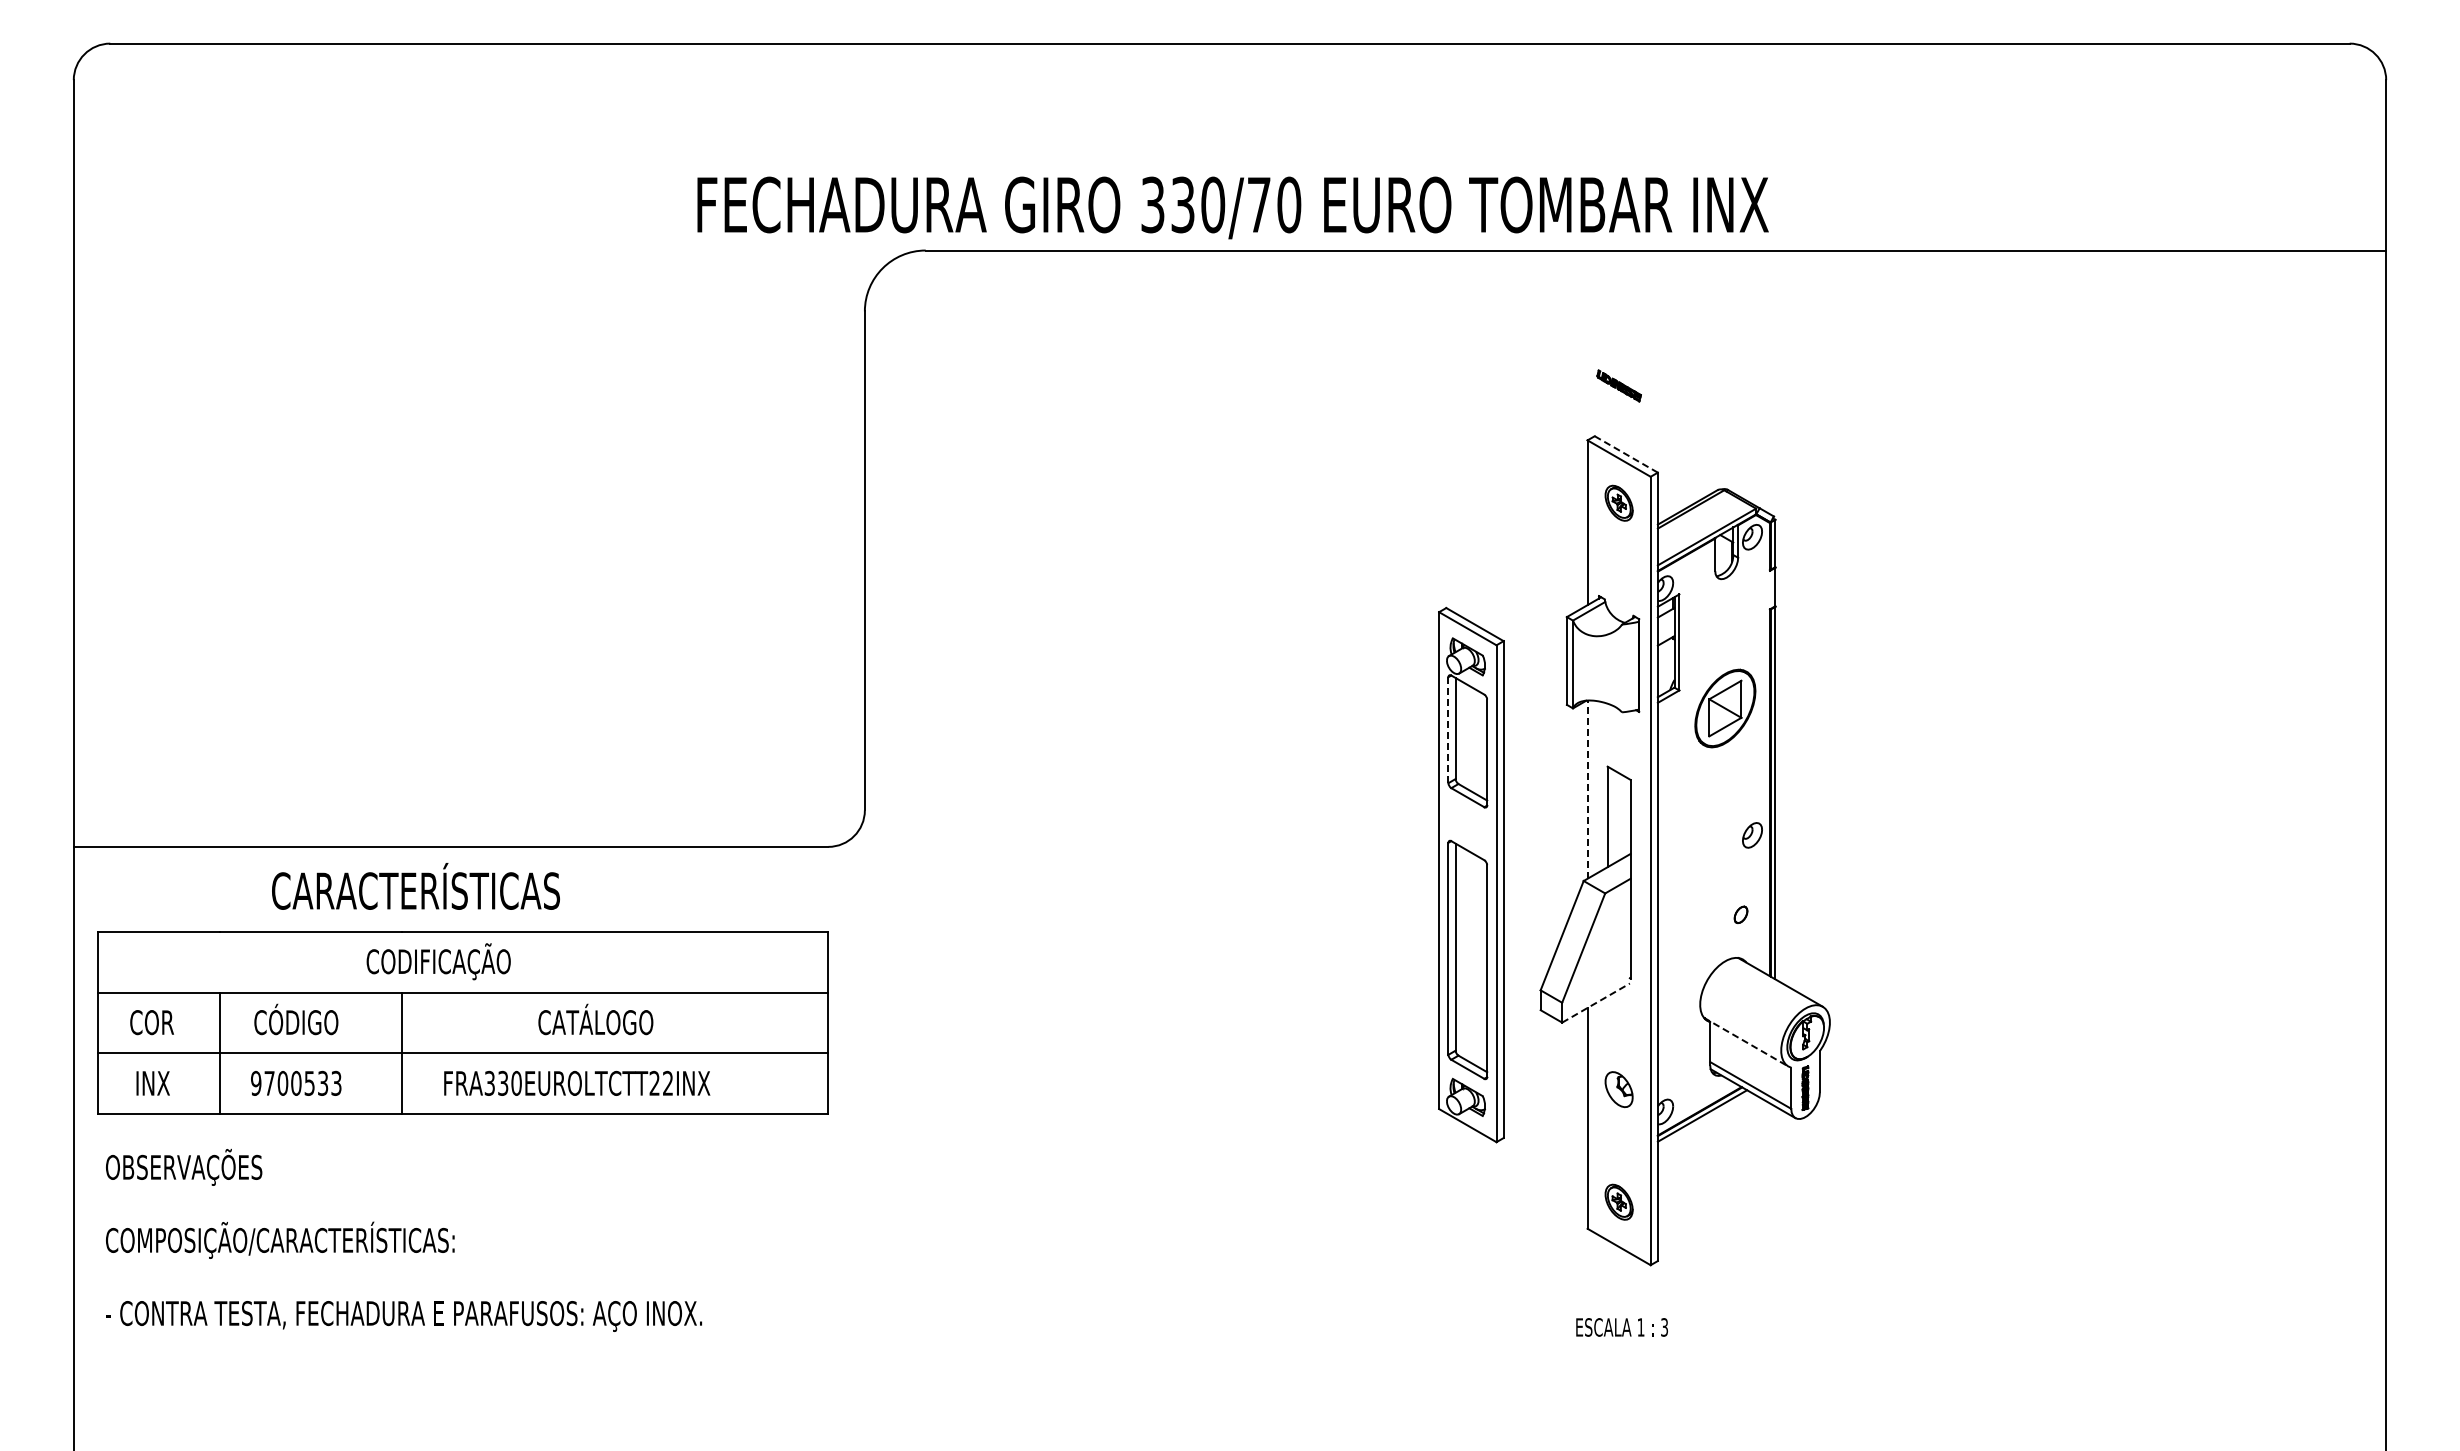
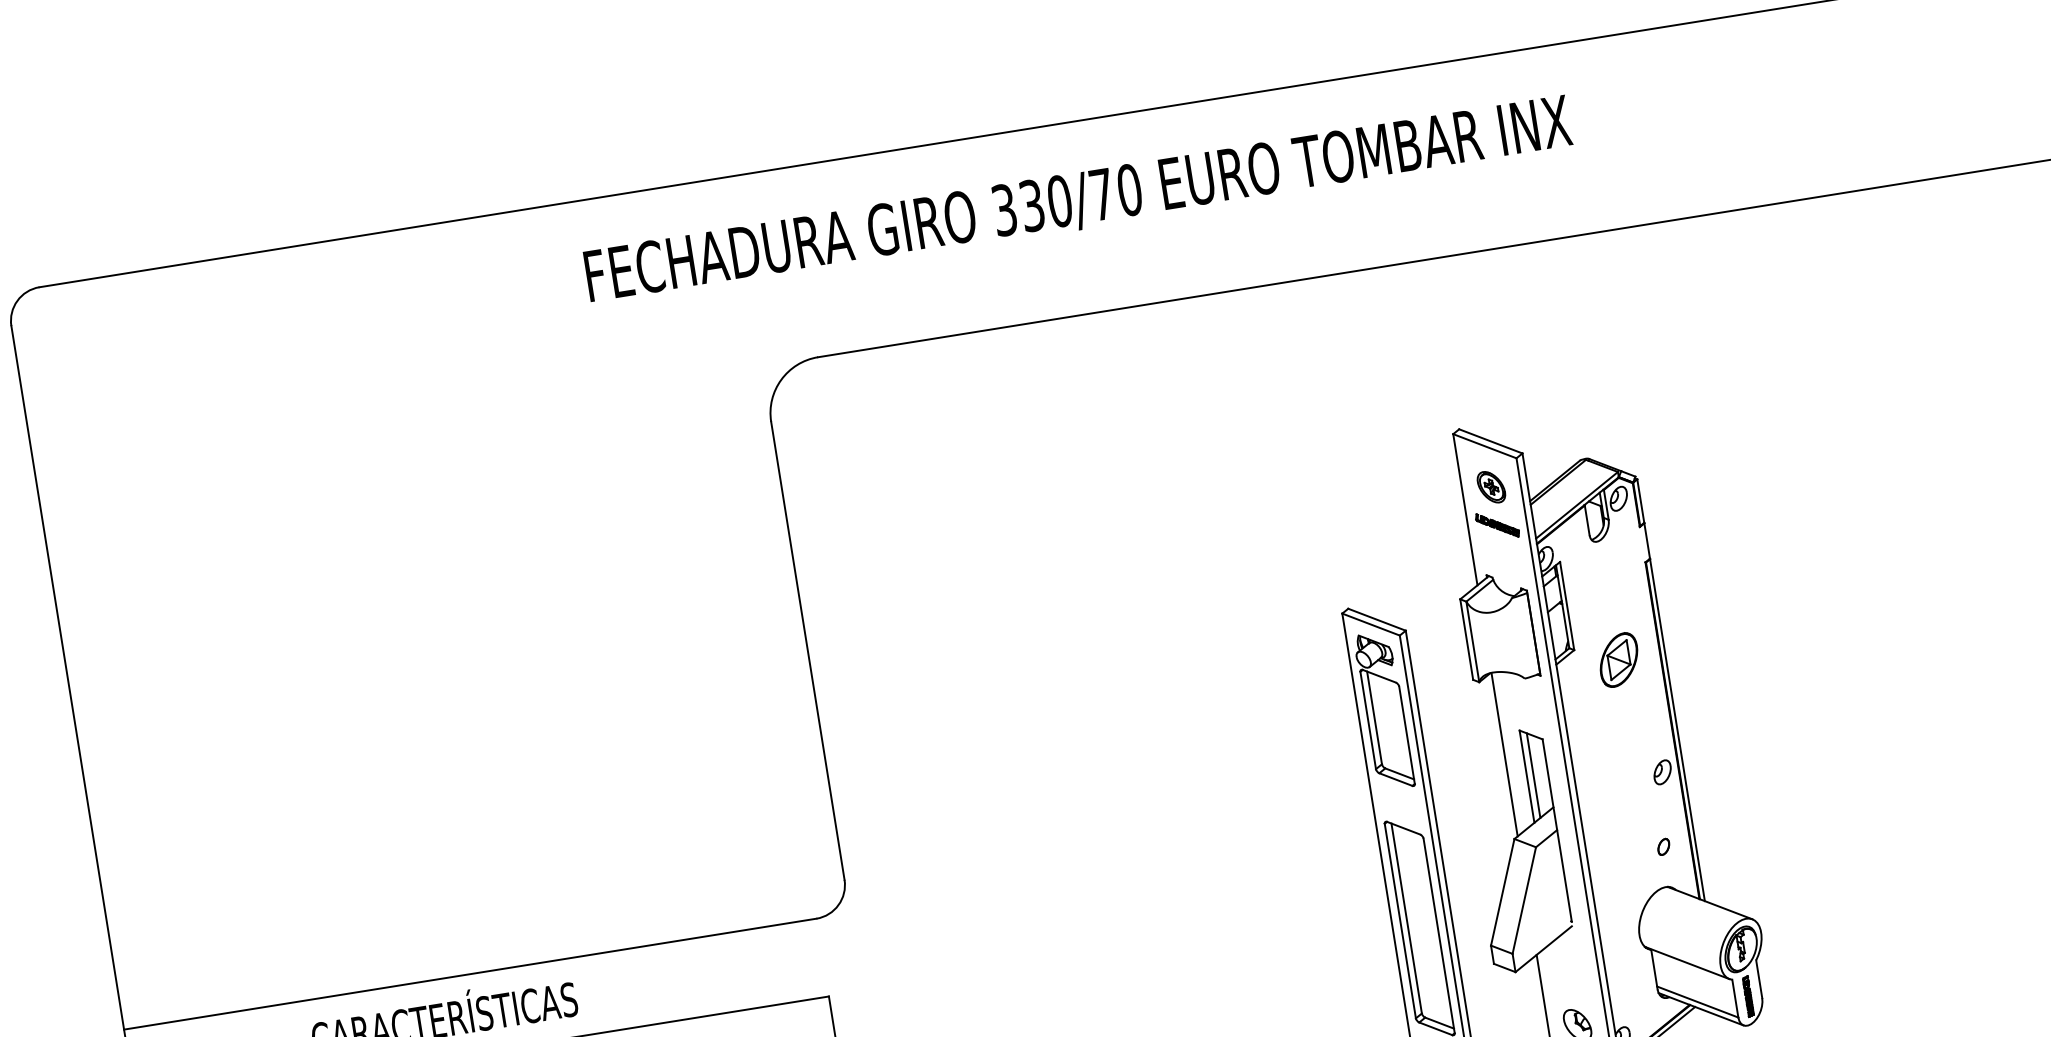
text: (1232, 207) -> (1077, 200), moved
part: (1618, 385) -> (1496, 525), moved
line: (1626, 454) -> (1491, 441), dashed -> solid
part: (1724, 708) -> (1618, 660), size x0.71
line: (1448, 729) -> (1368, 719), dashed -> solid
line: (1587, 789) -> (1504, 754), dashed -> solid
line: (1614, 816) -> (1533, 775), added
line: (1596, 1002) -> (1544, 948), dashed -> solid
line: (1746, 1042) -> (1687, 963), dashed -> solid

